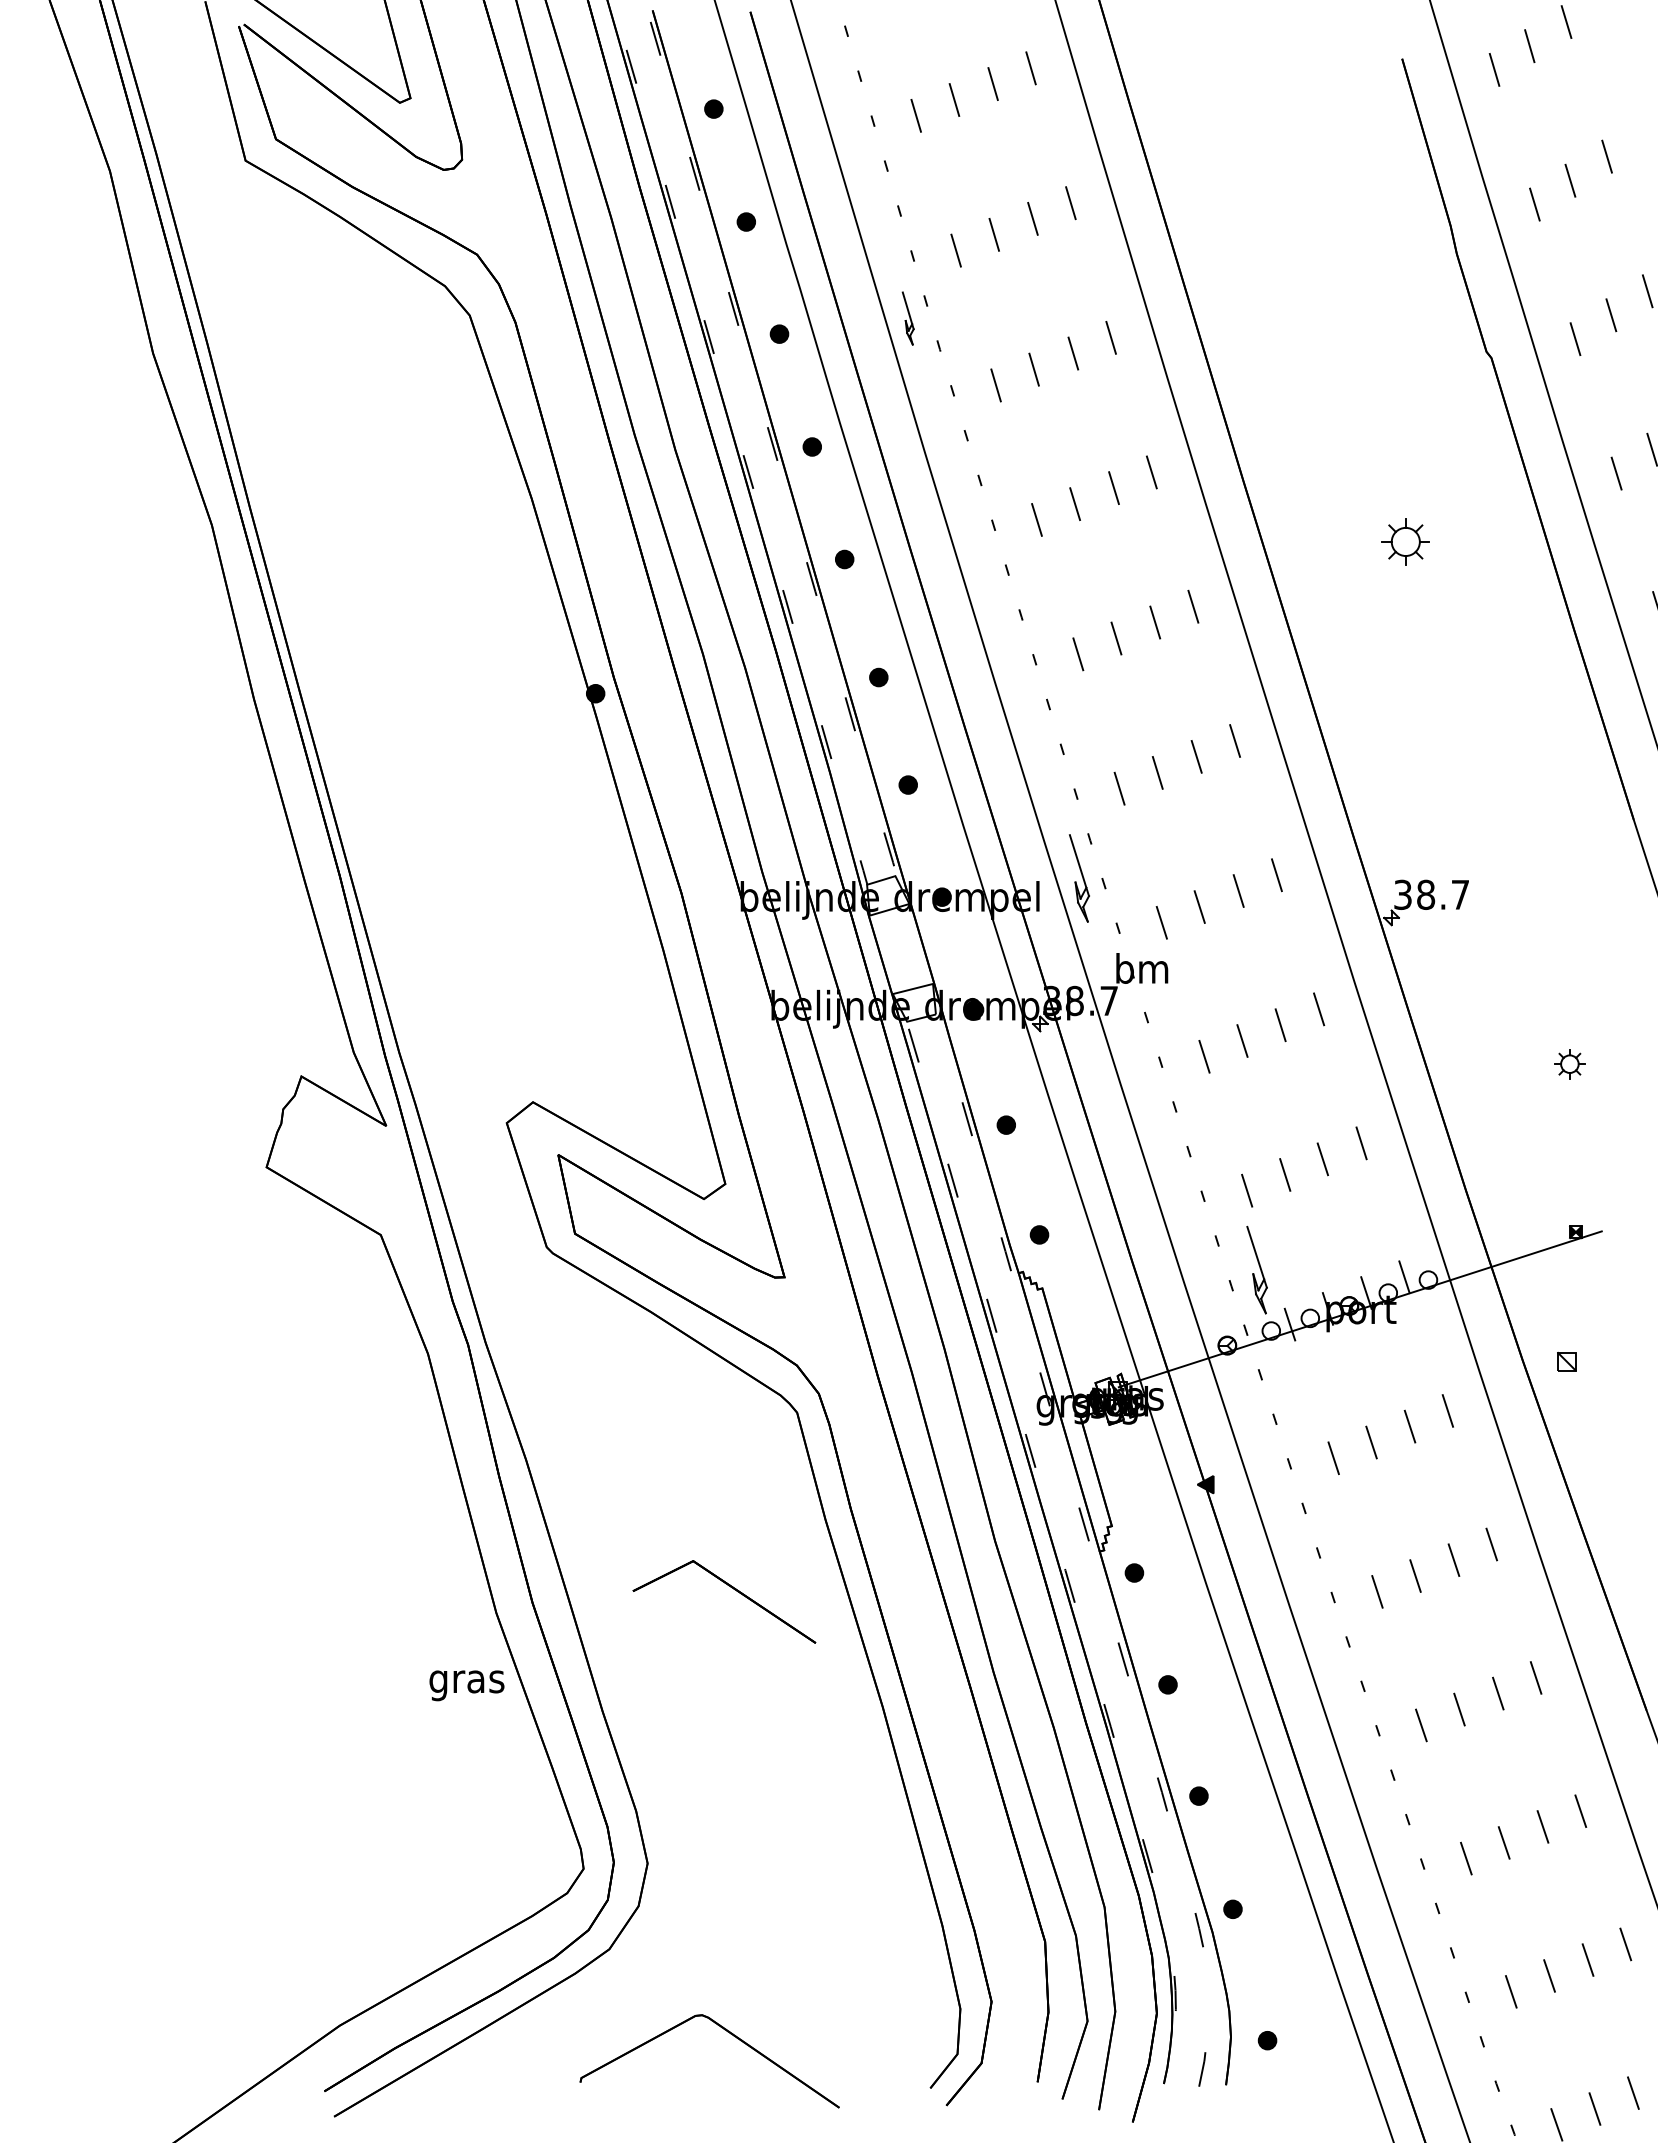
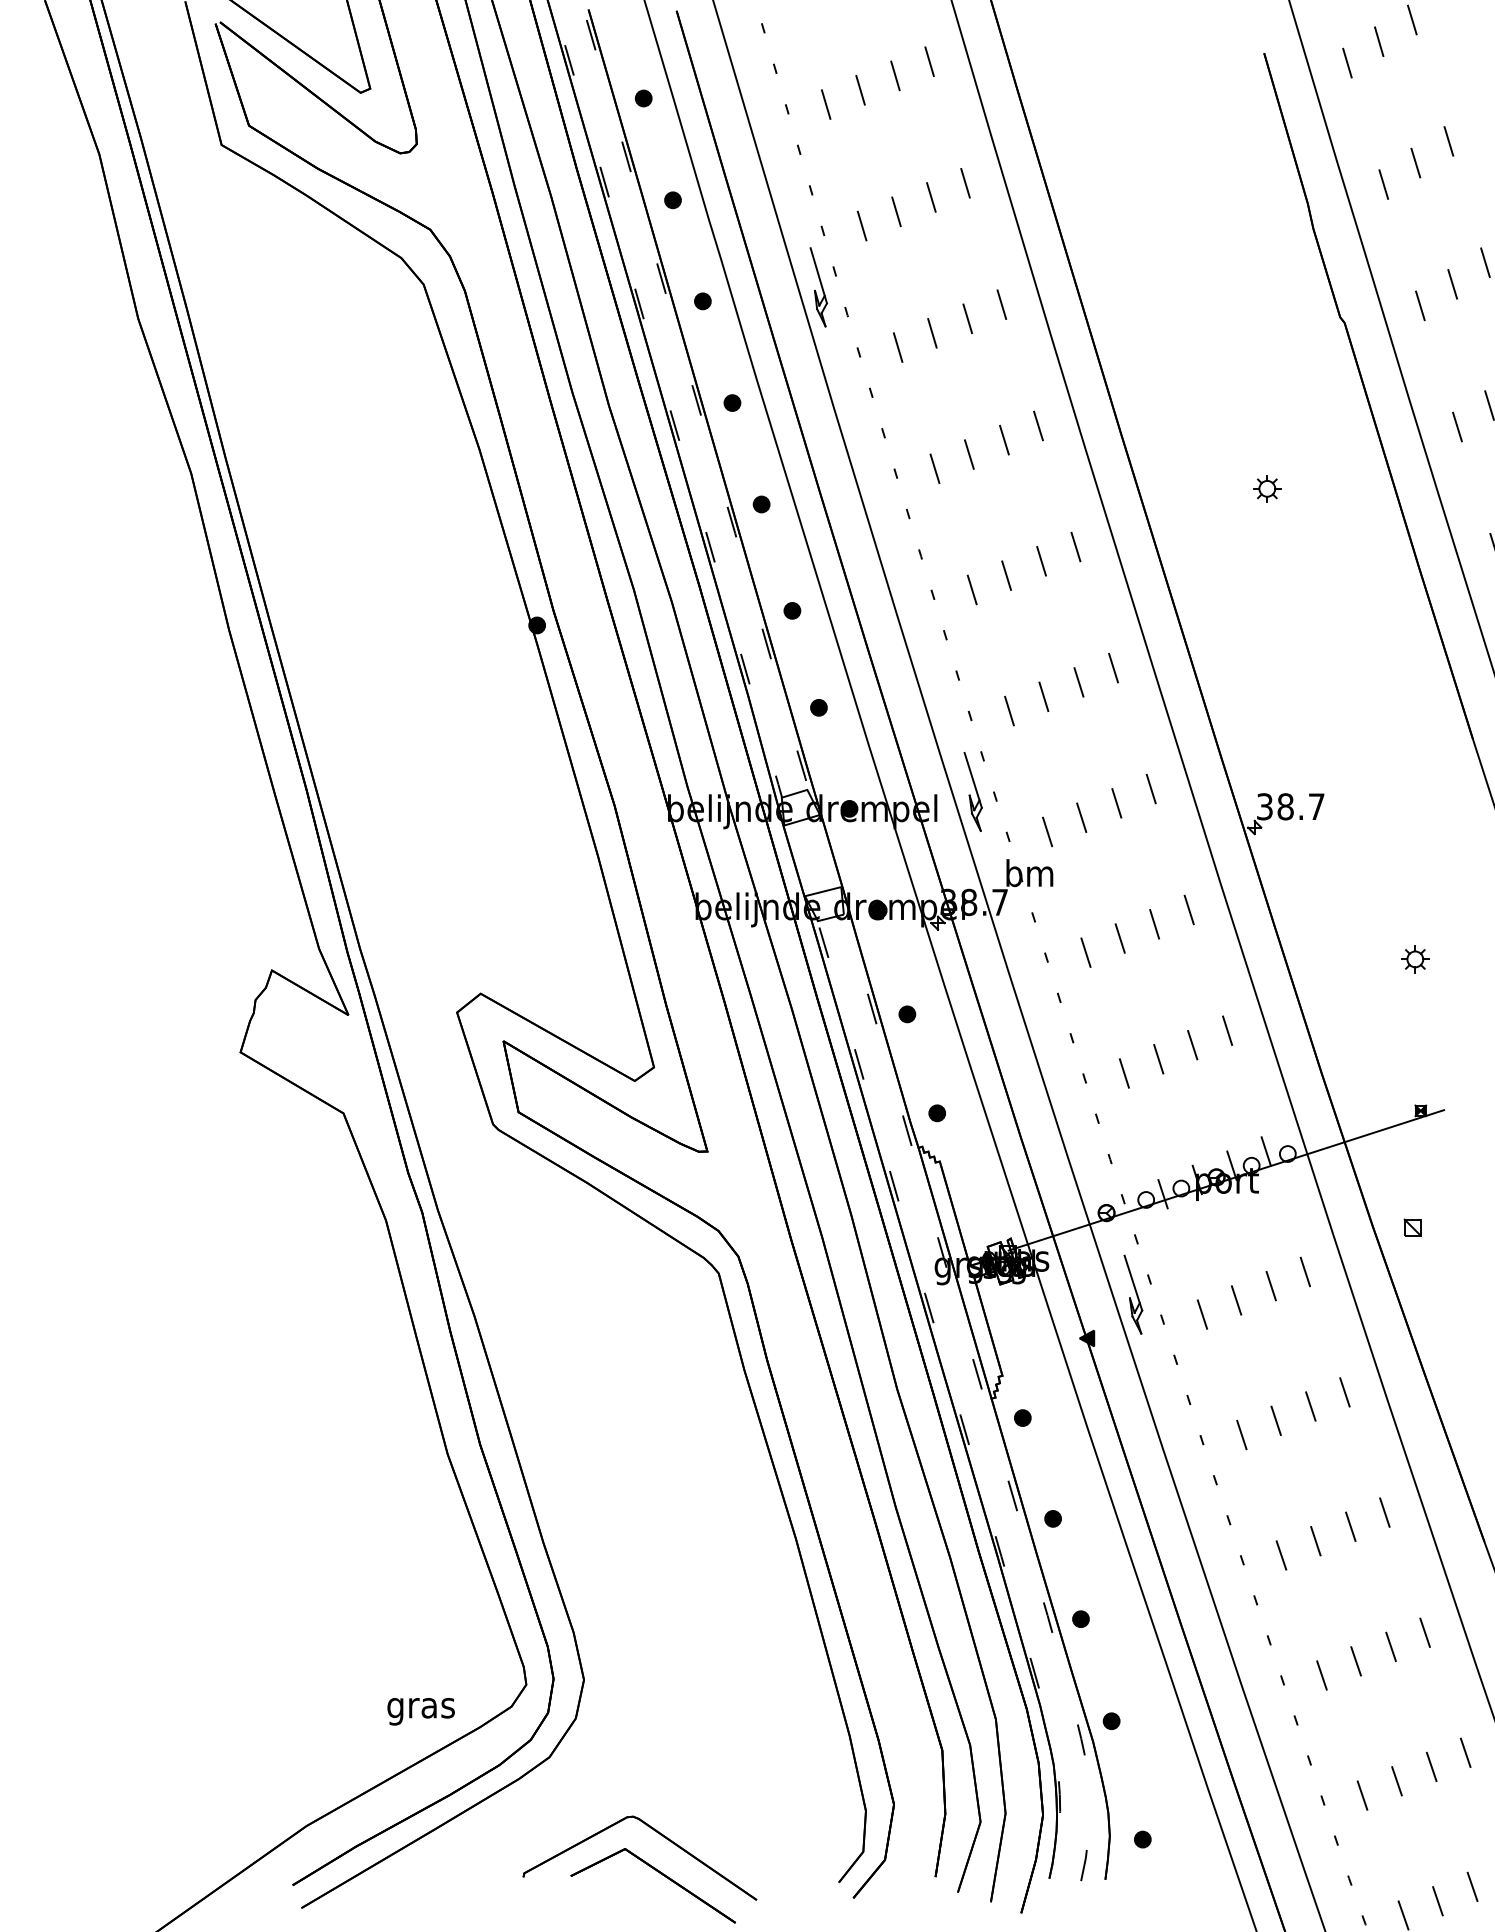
part: (908, 318) -> (819, 287), size x1.67
part: (1405, 542) -> (1267, 489), size x0.62
part: (1256, 1269) -> (1132, 1294), moved
part: (733, 1589) -> (661, 1874), moved
text: (466, 1685) -> (420, 1711), moved

